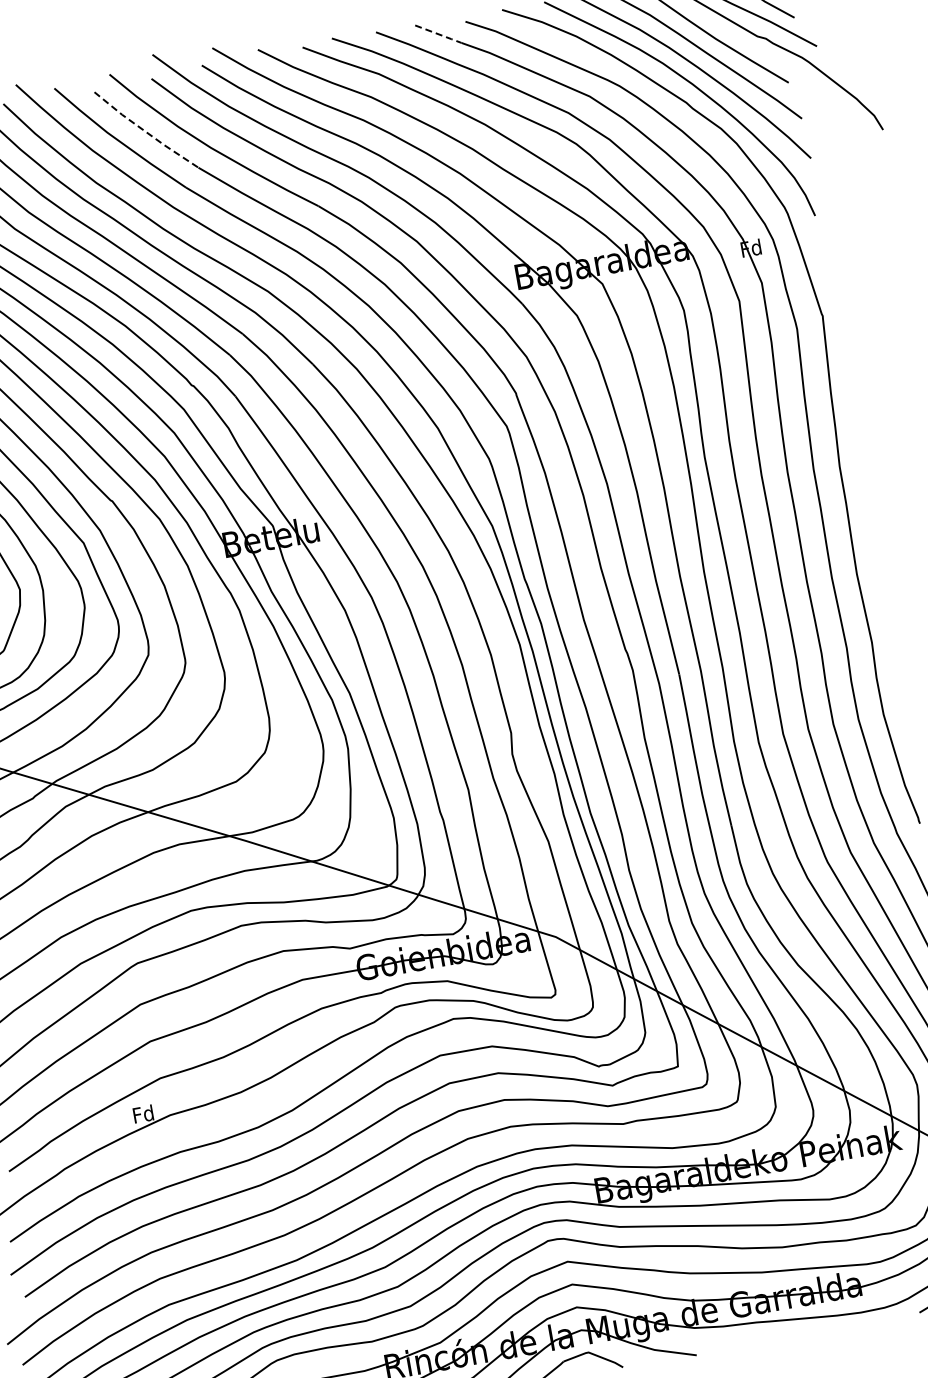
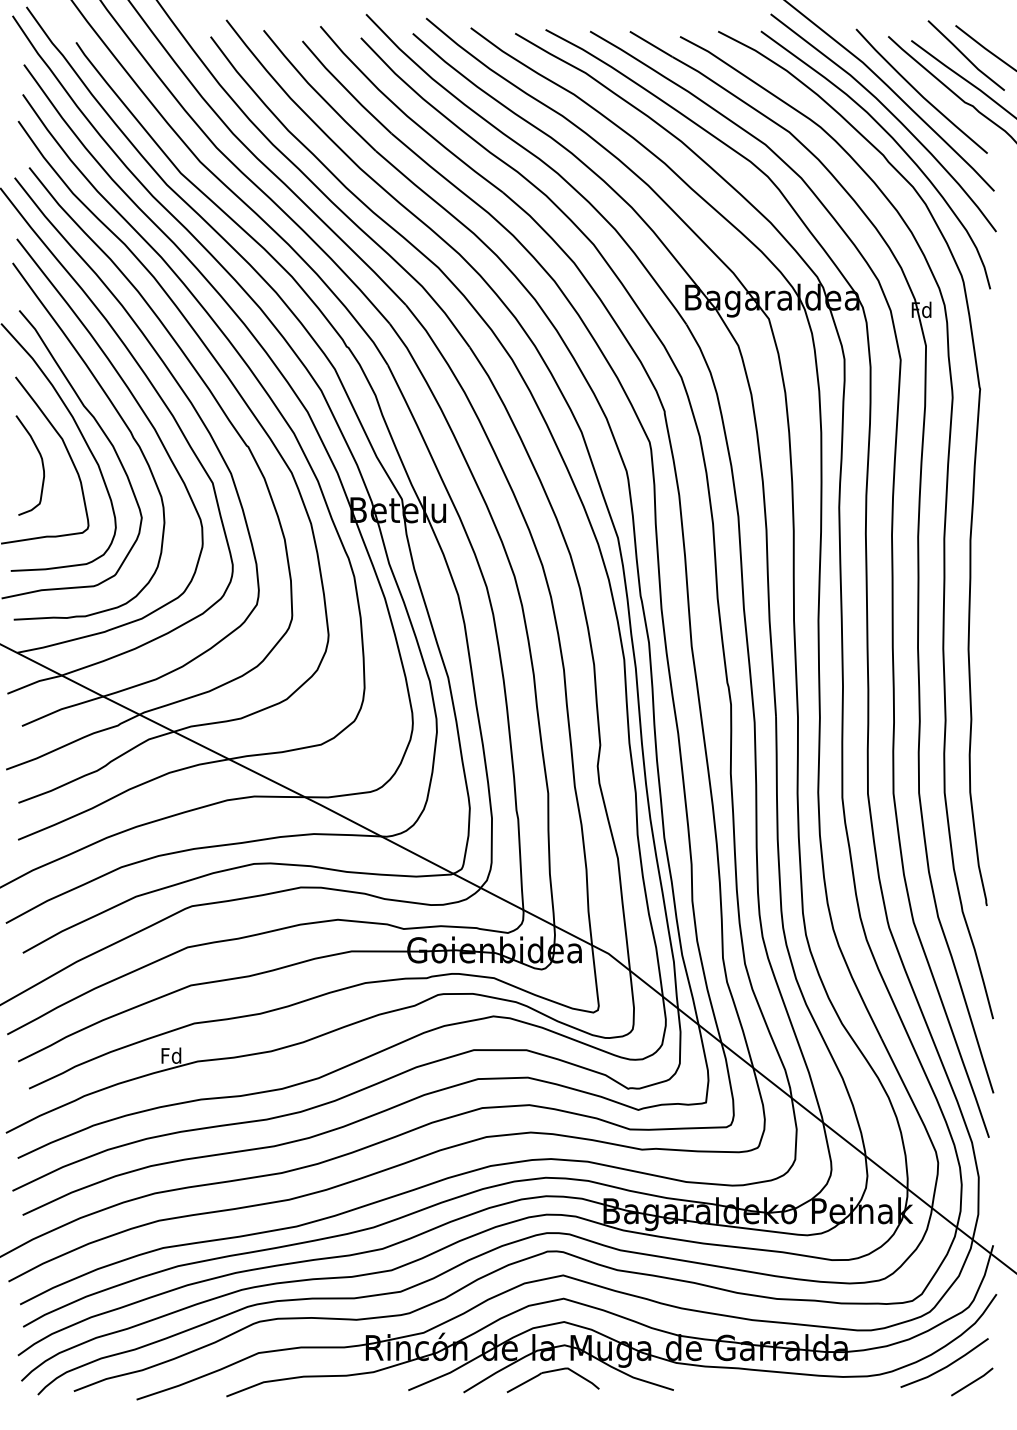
line: (439, 34) -> (652, 44), dashed -> solid
line: (145, 131) -> (345, 88), dashed -> solid

